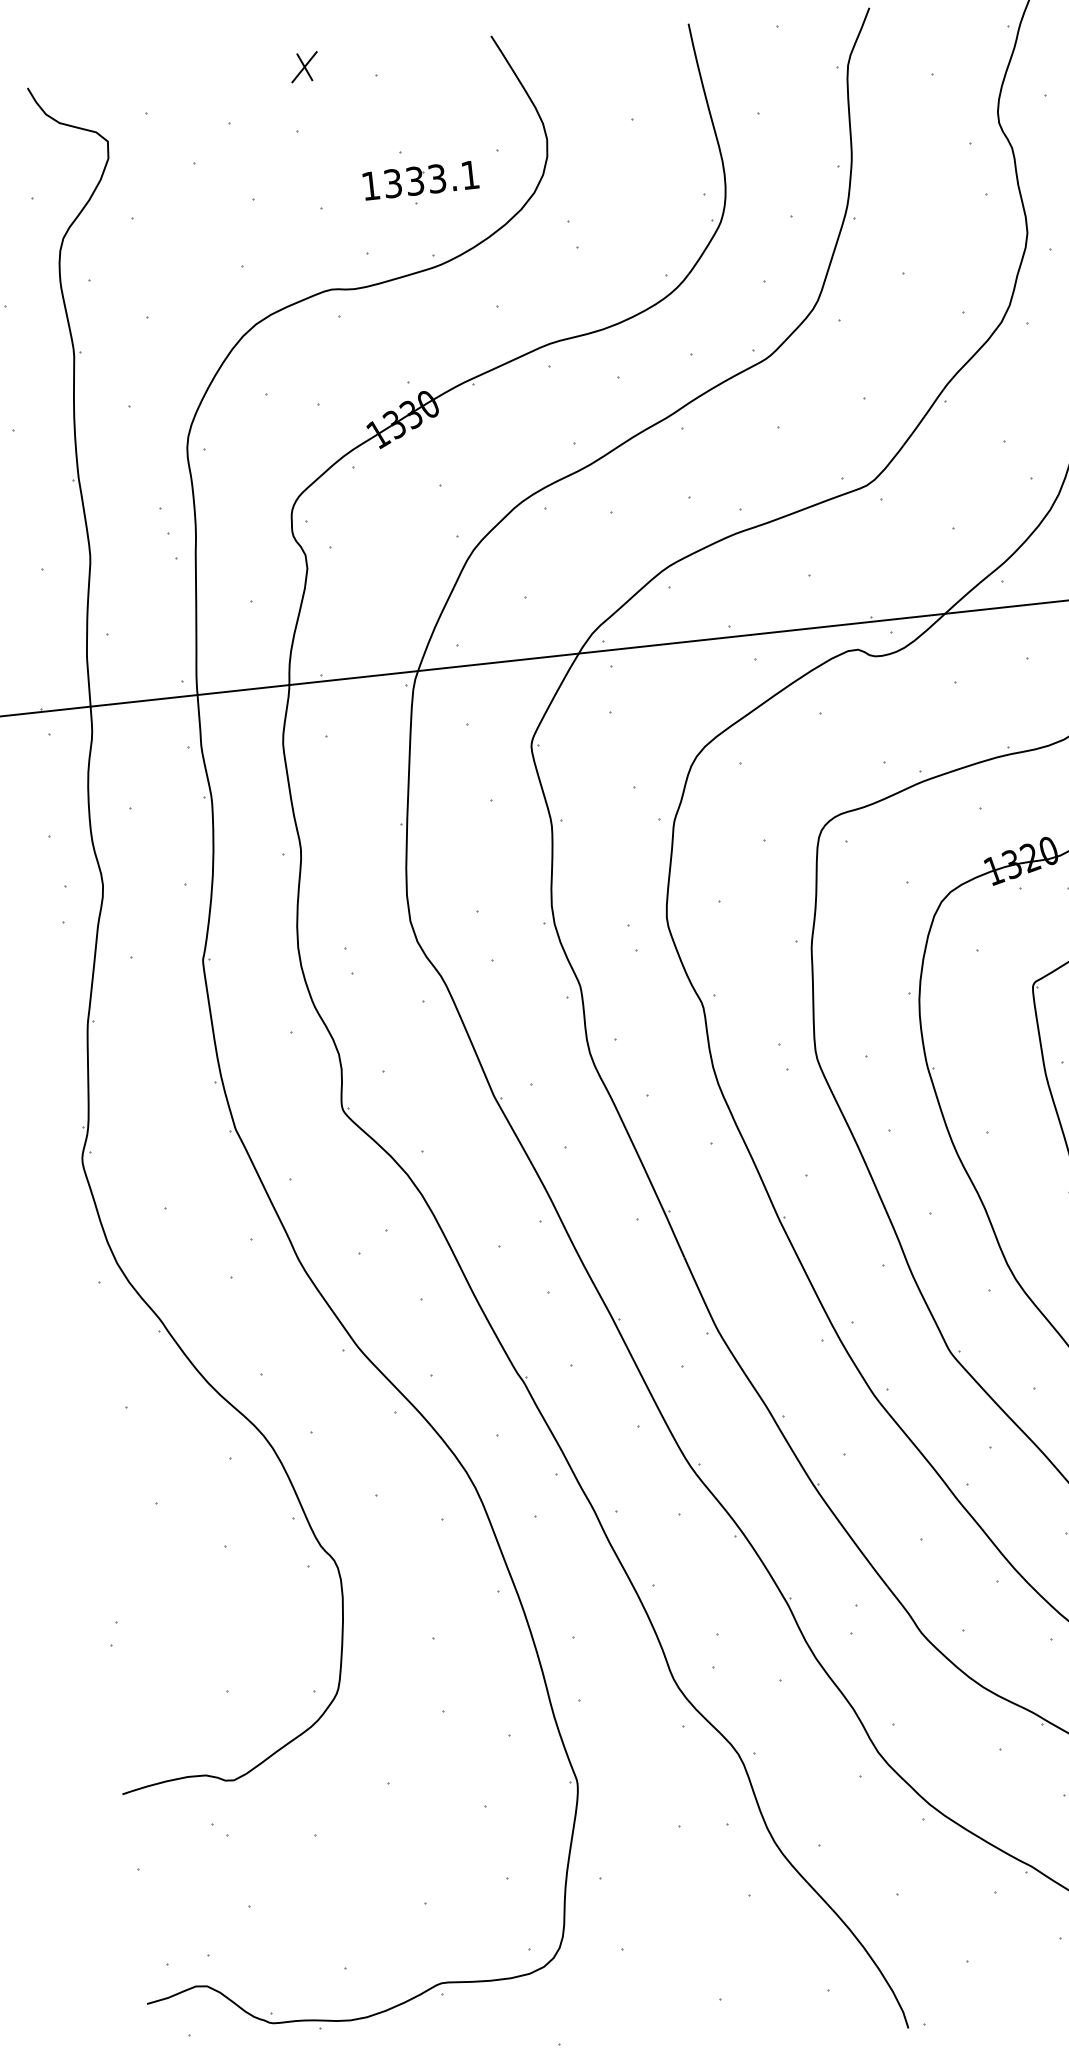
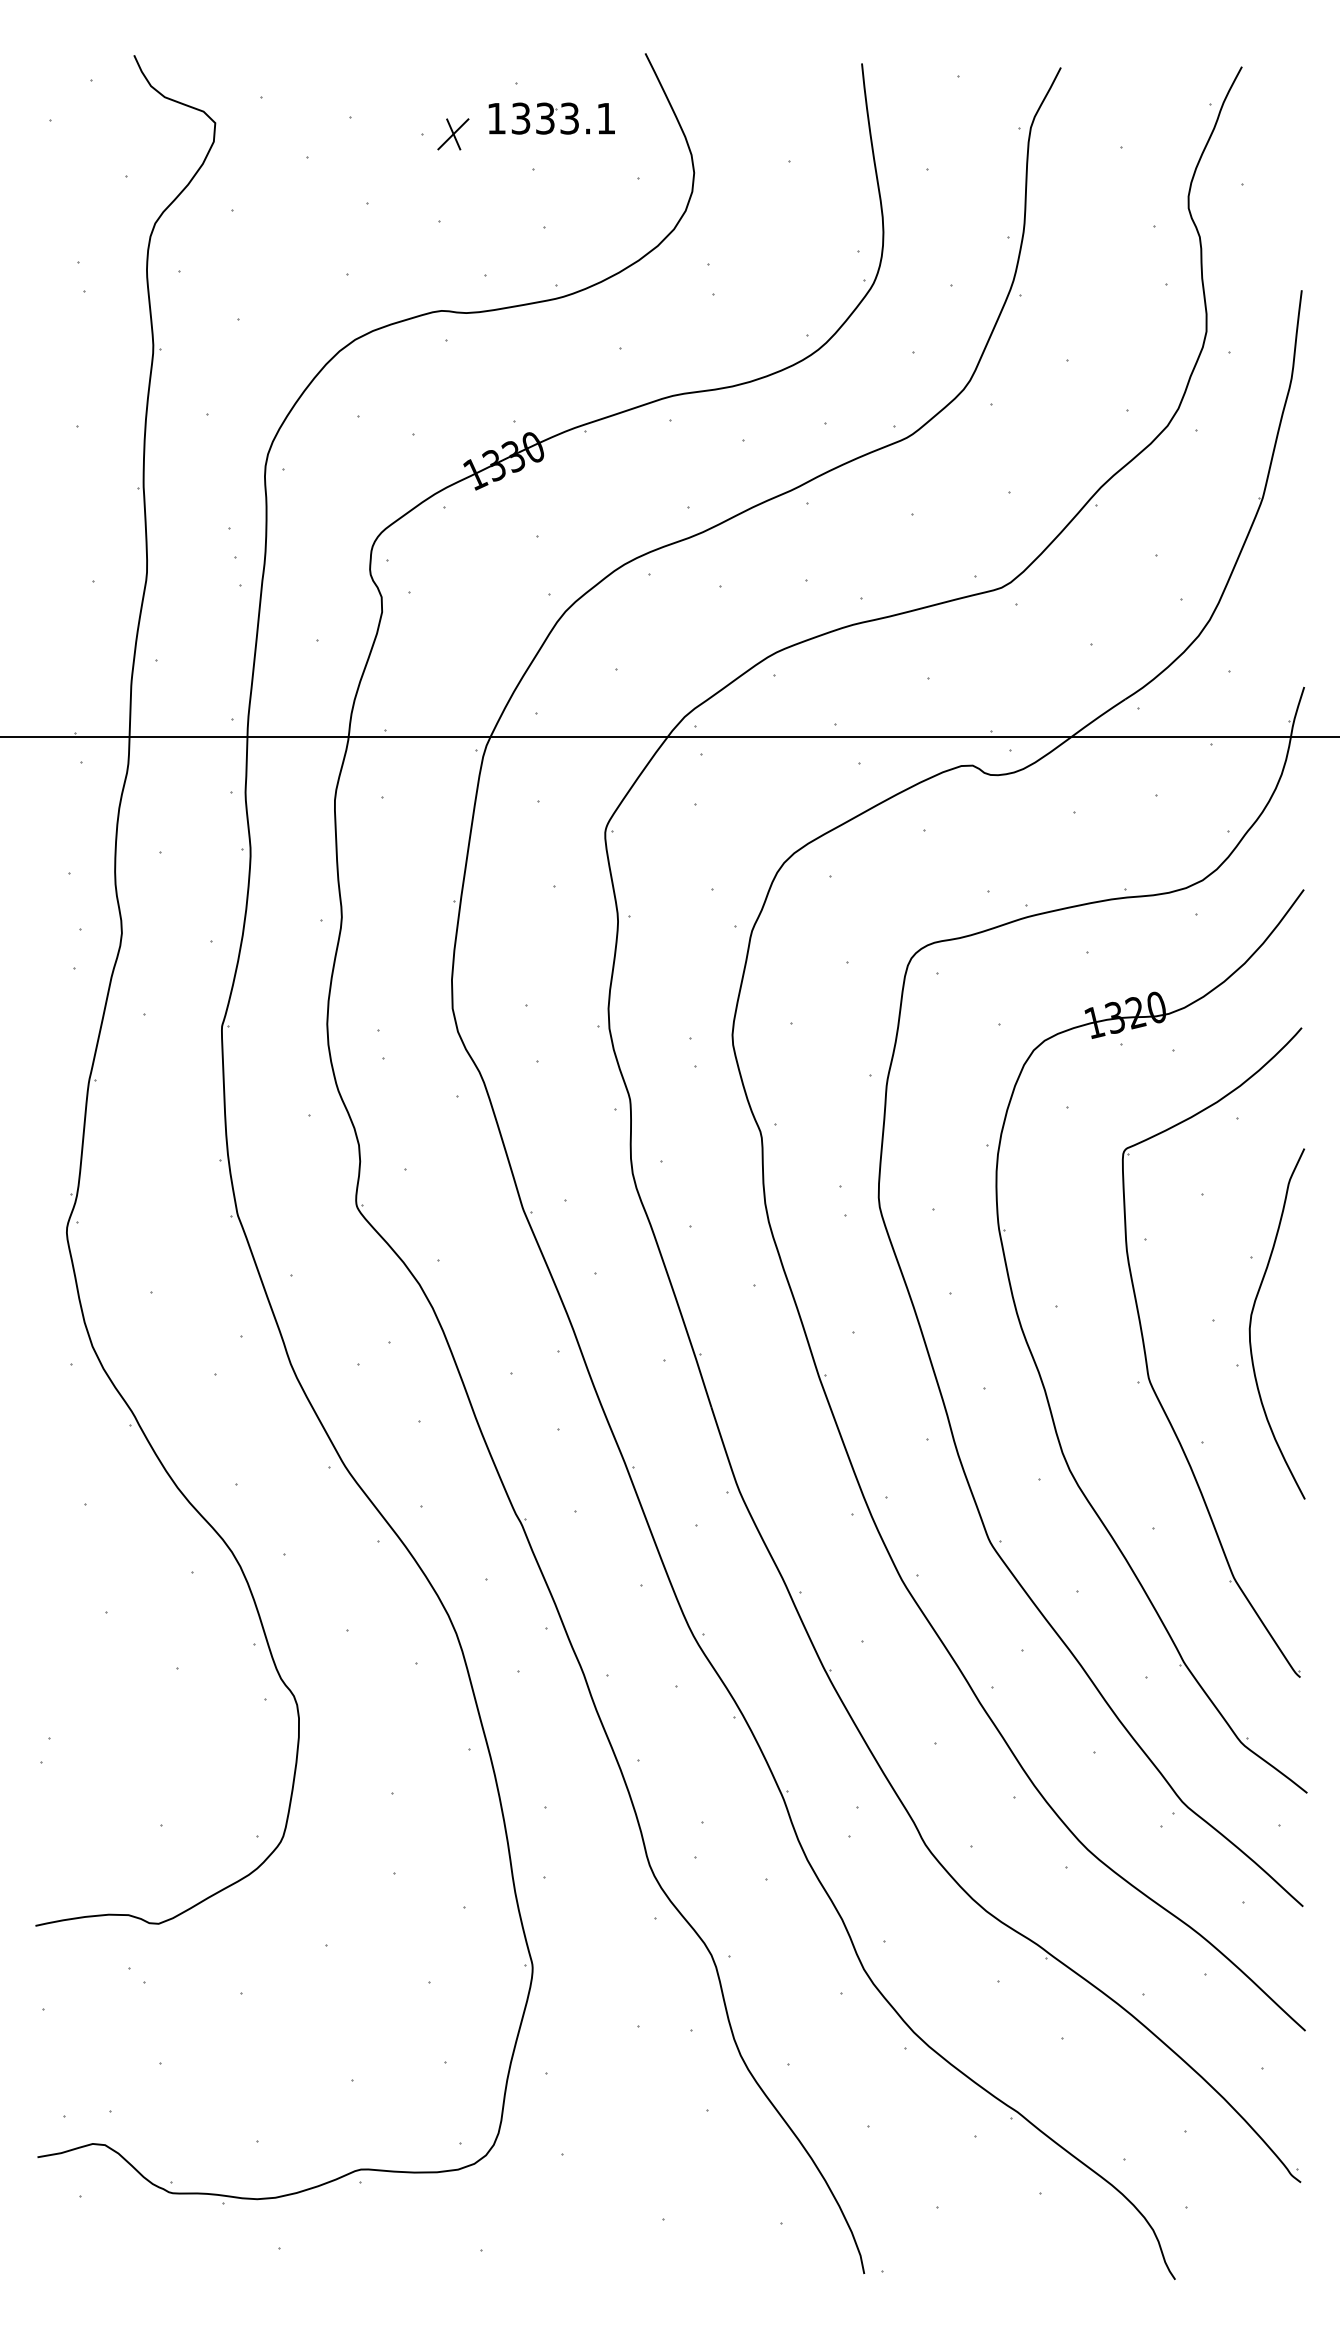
part: (304, 67) -> (453, 134), moved
part: (420, 180) -> (551, 118), moved

